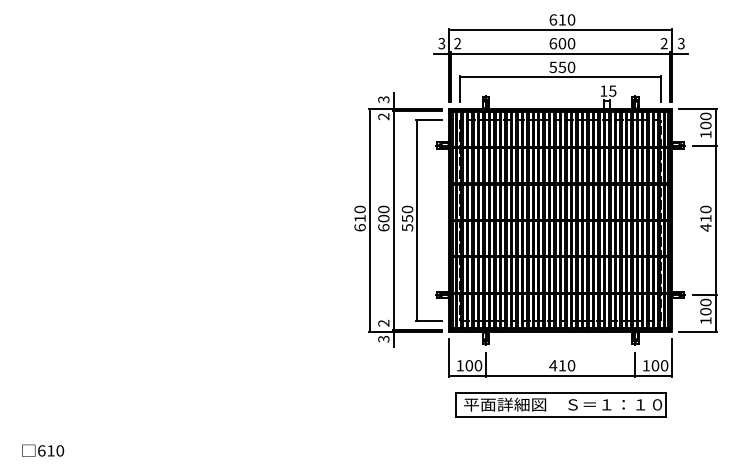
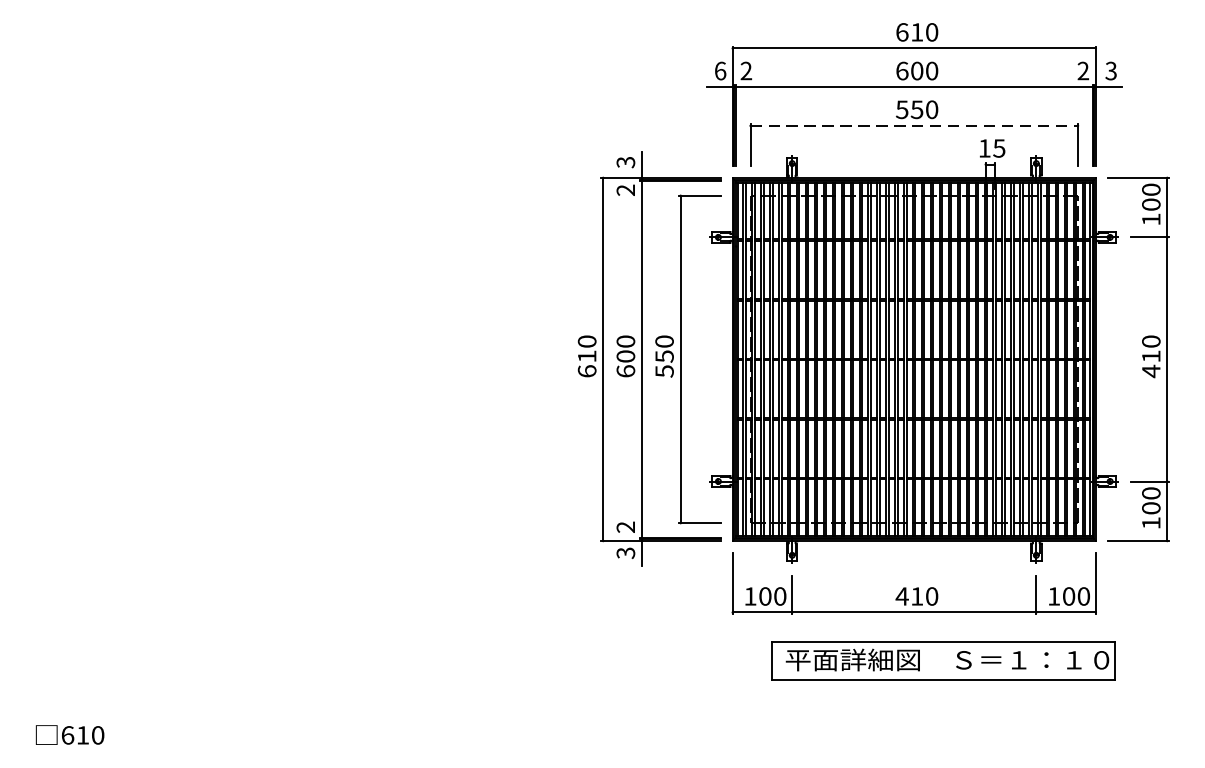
text: (441, 43) -> (719, 70), 3 -> 6
line: (561, 77) -> (915, 126), solid -> dashed
part: (560, 404) -> (943, 659), moved

